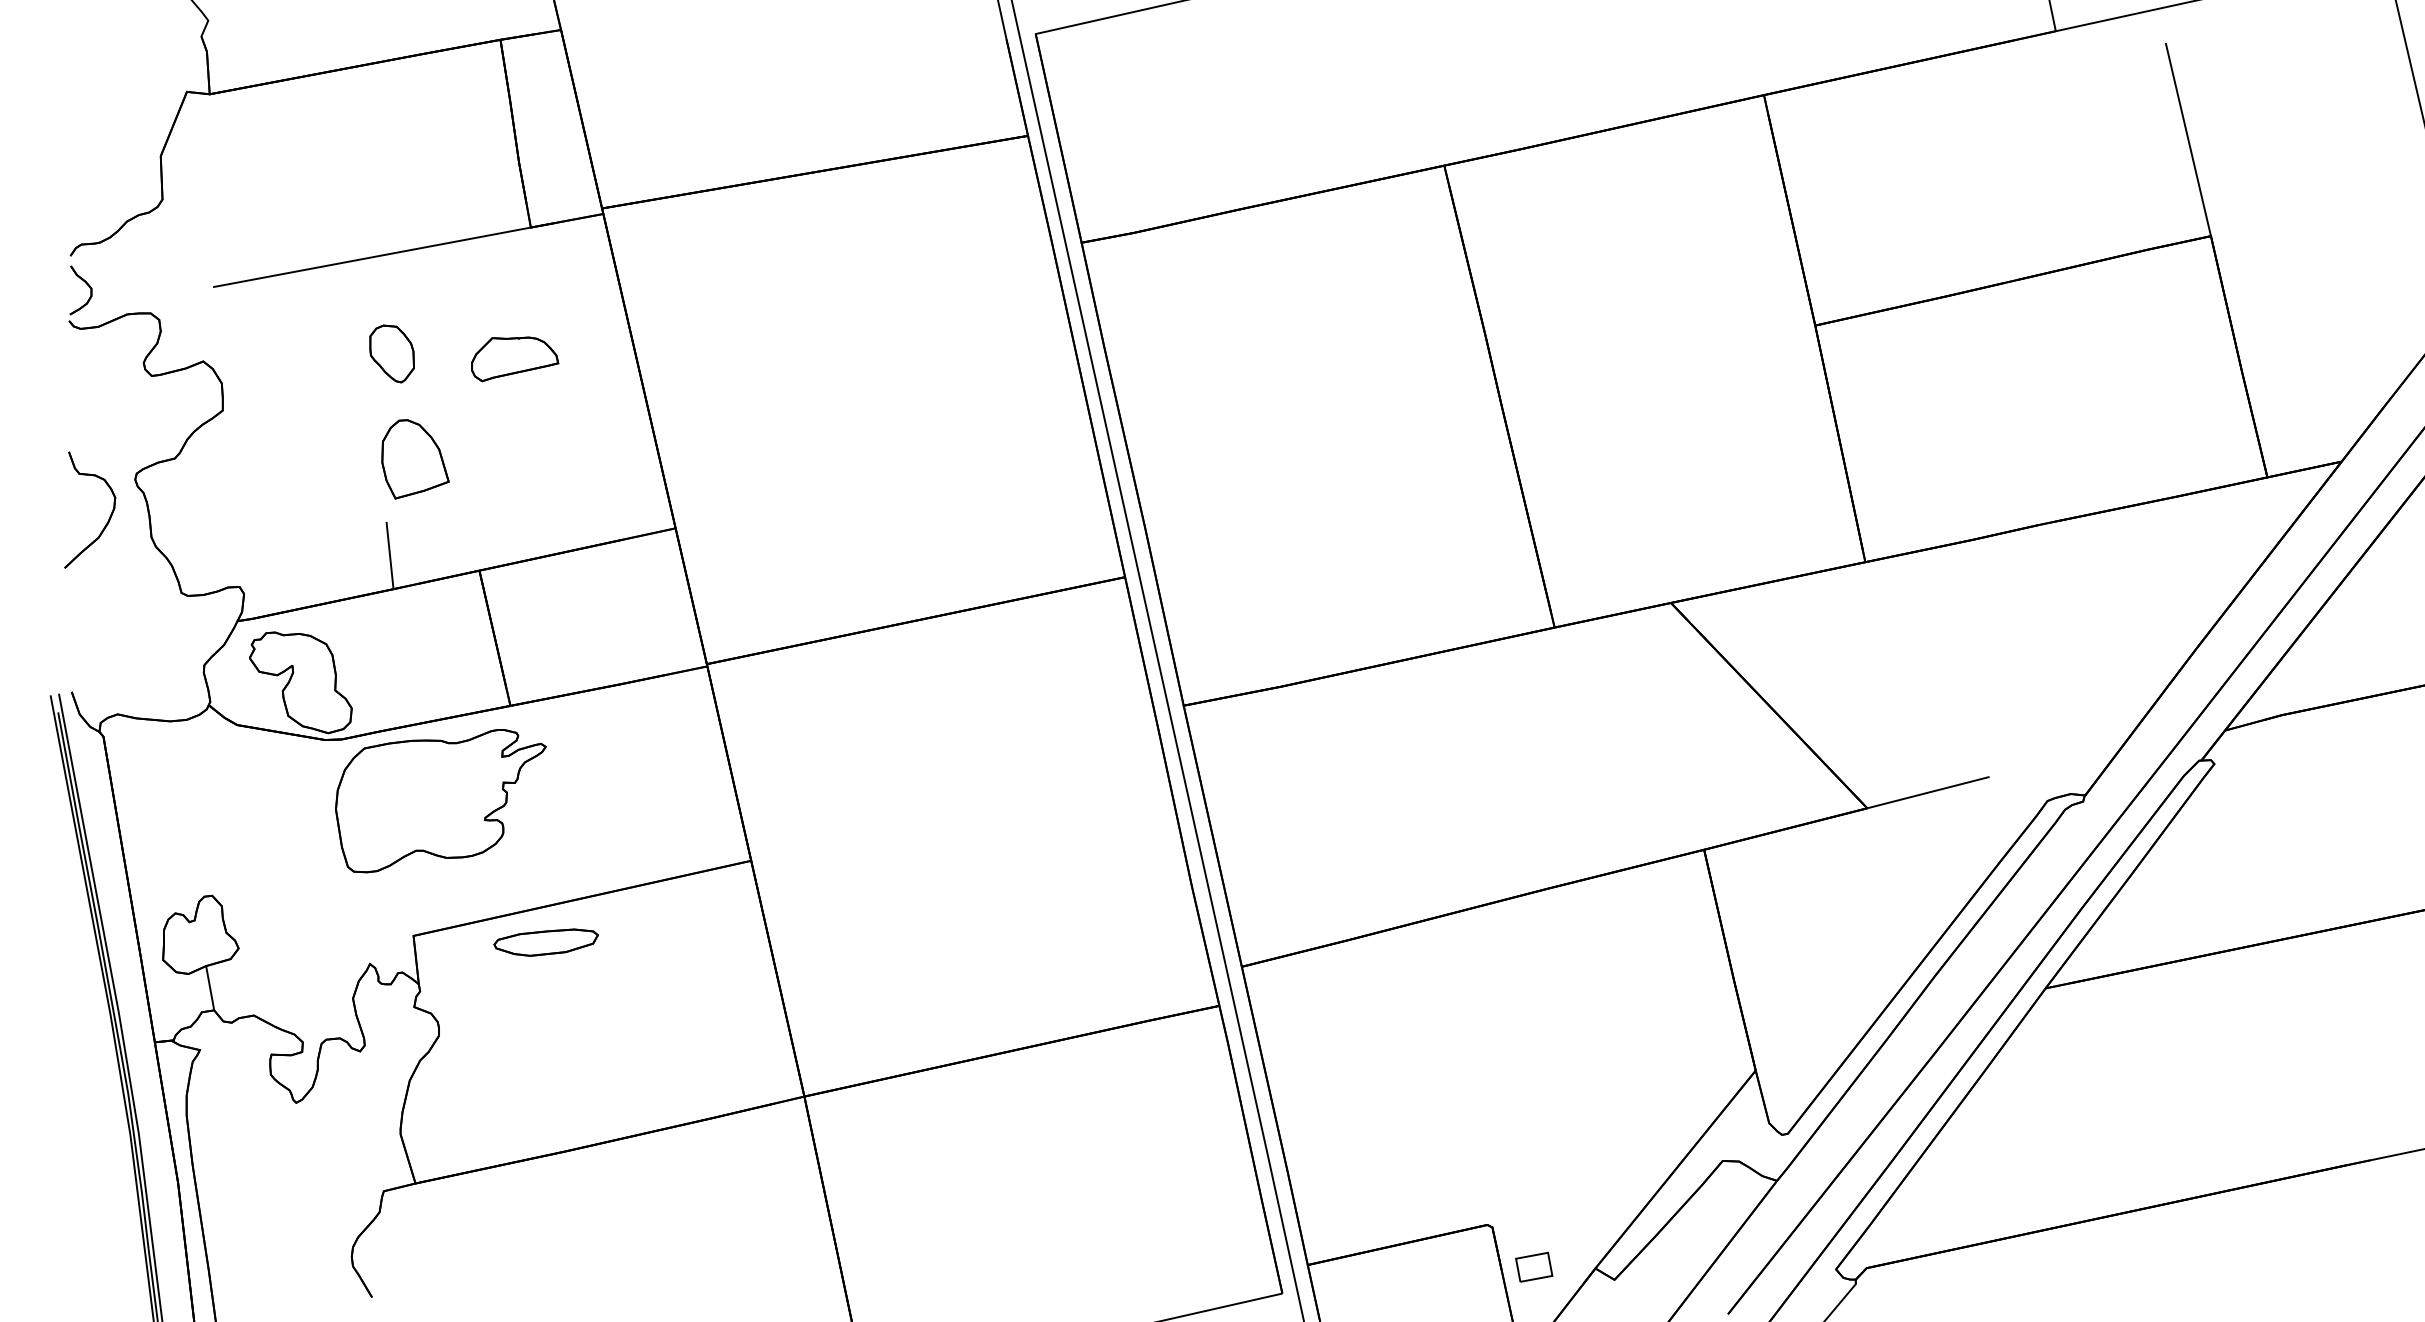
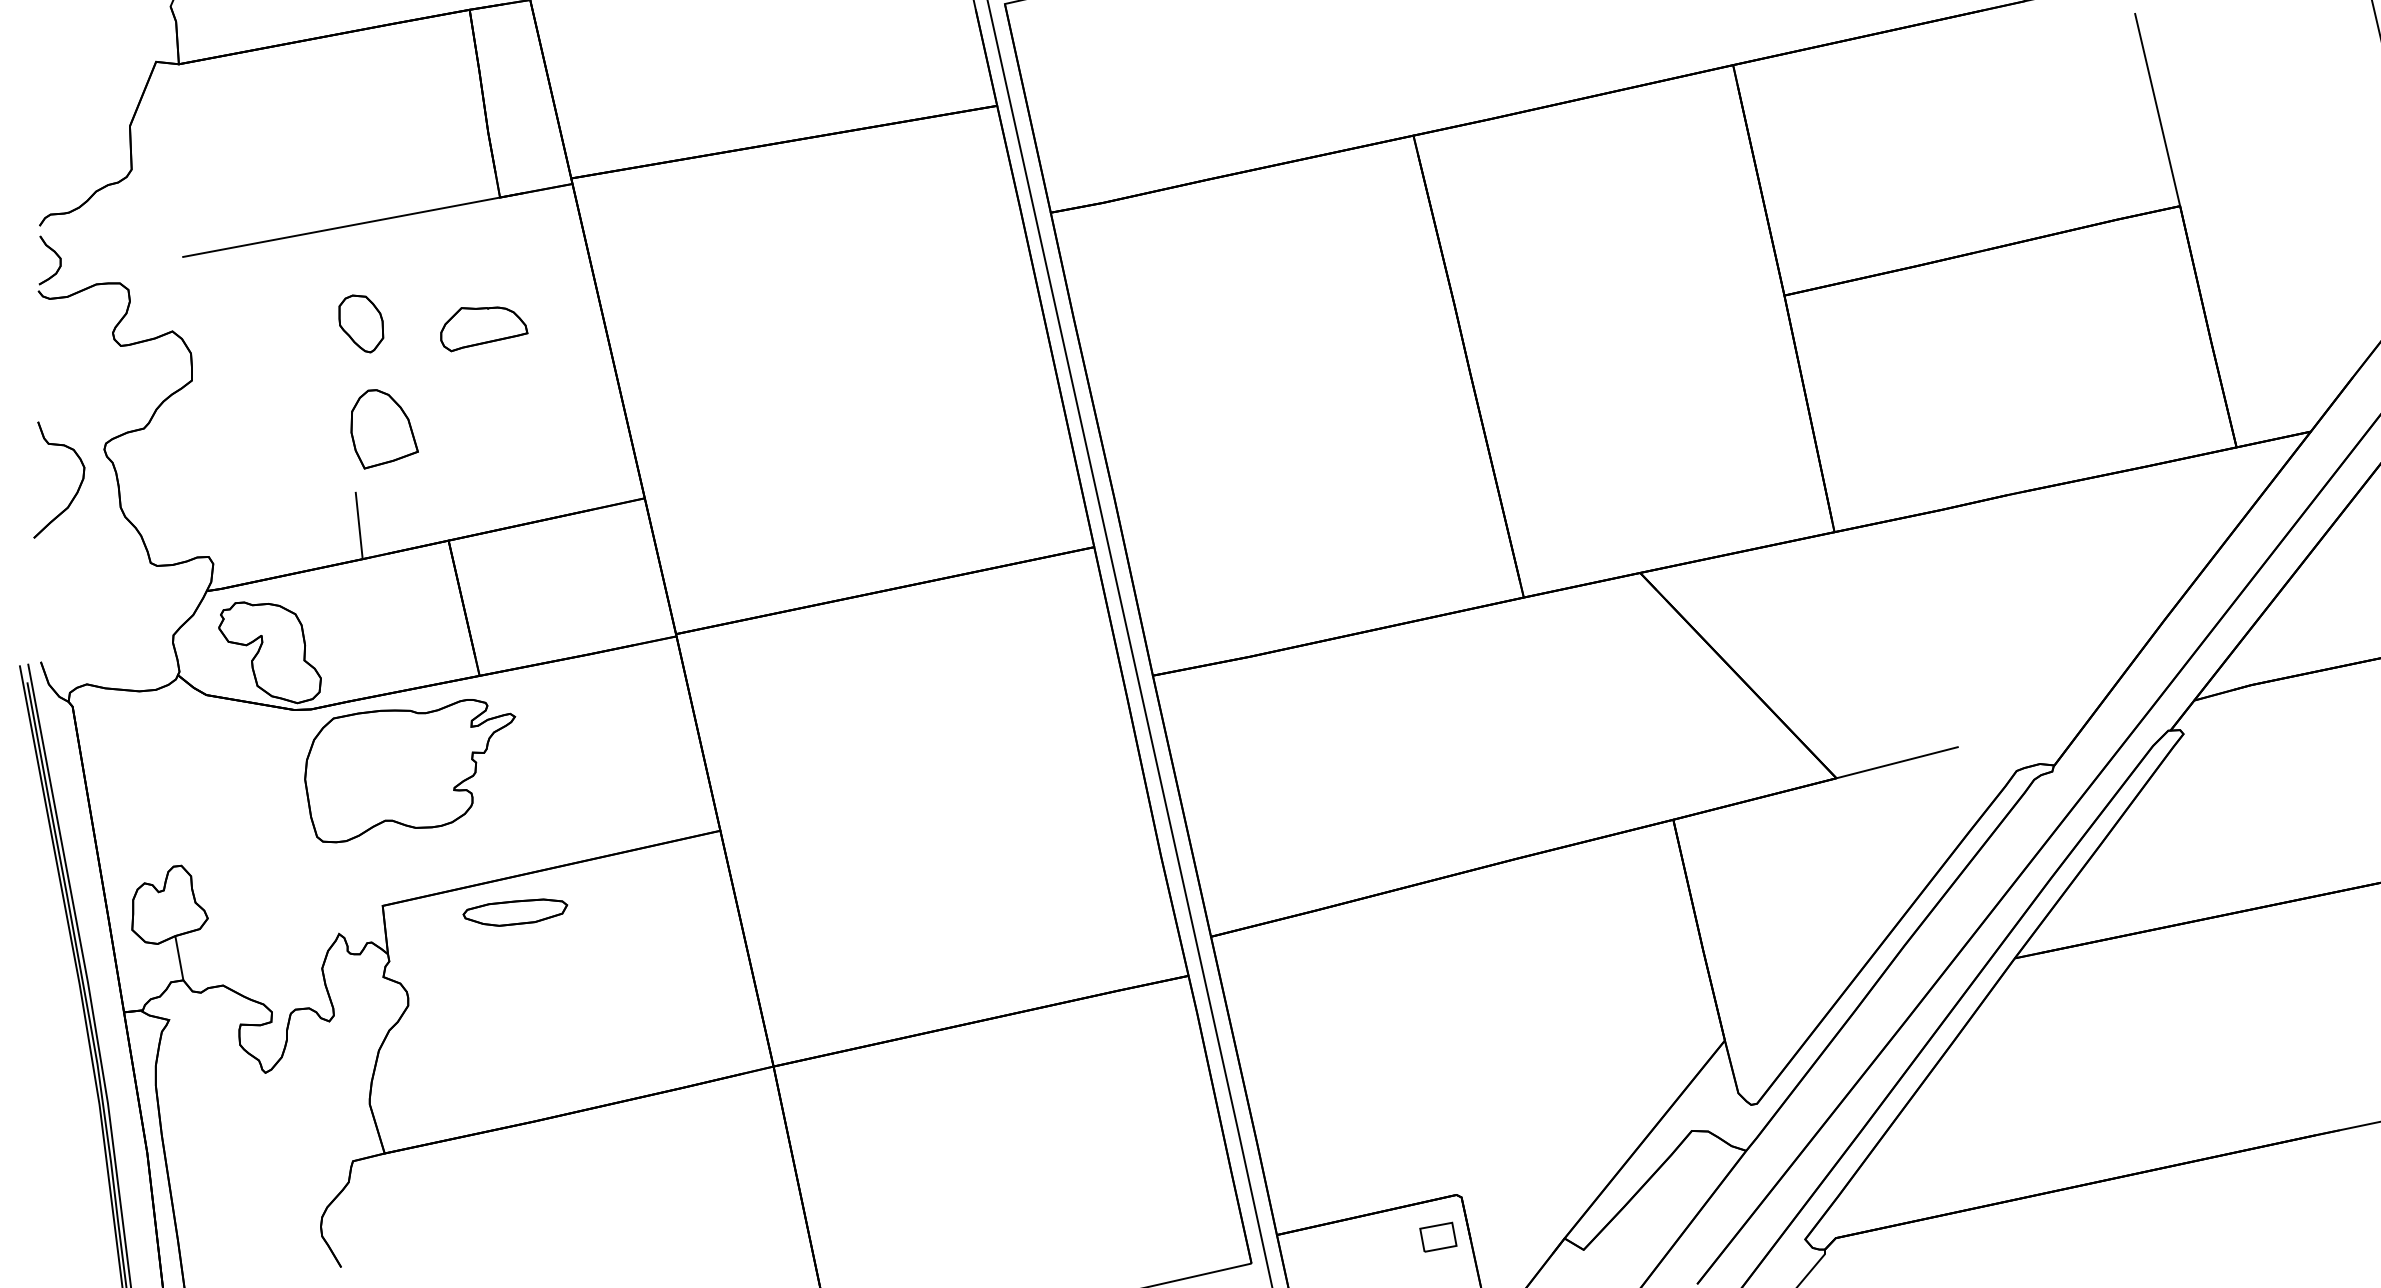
part: (1534, 1266) -> (1438, 1236), moved

